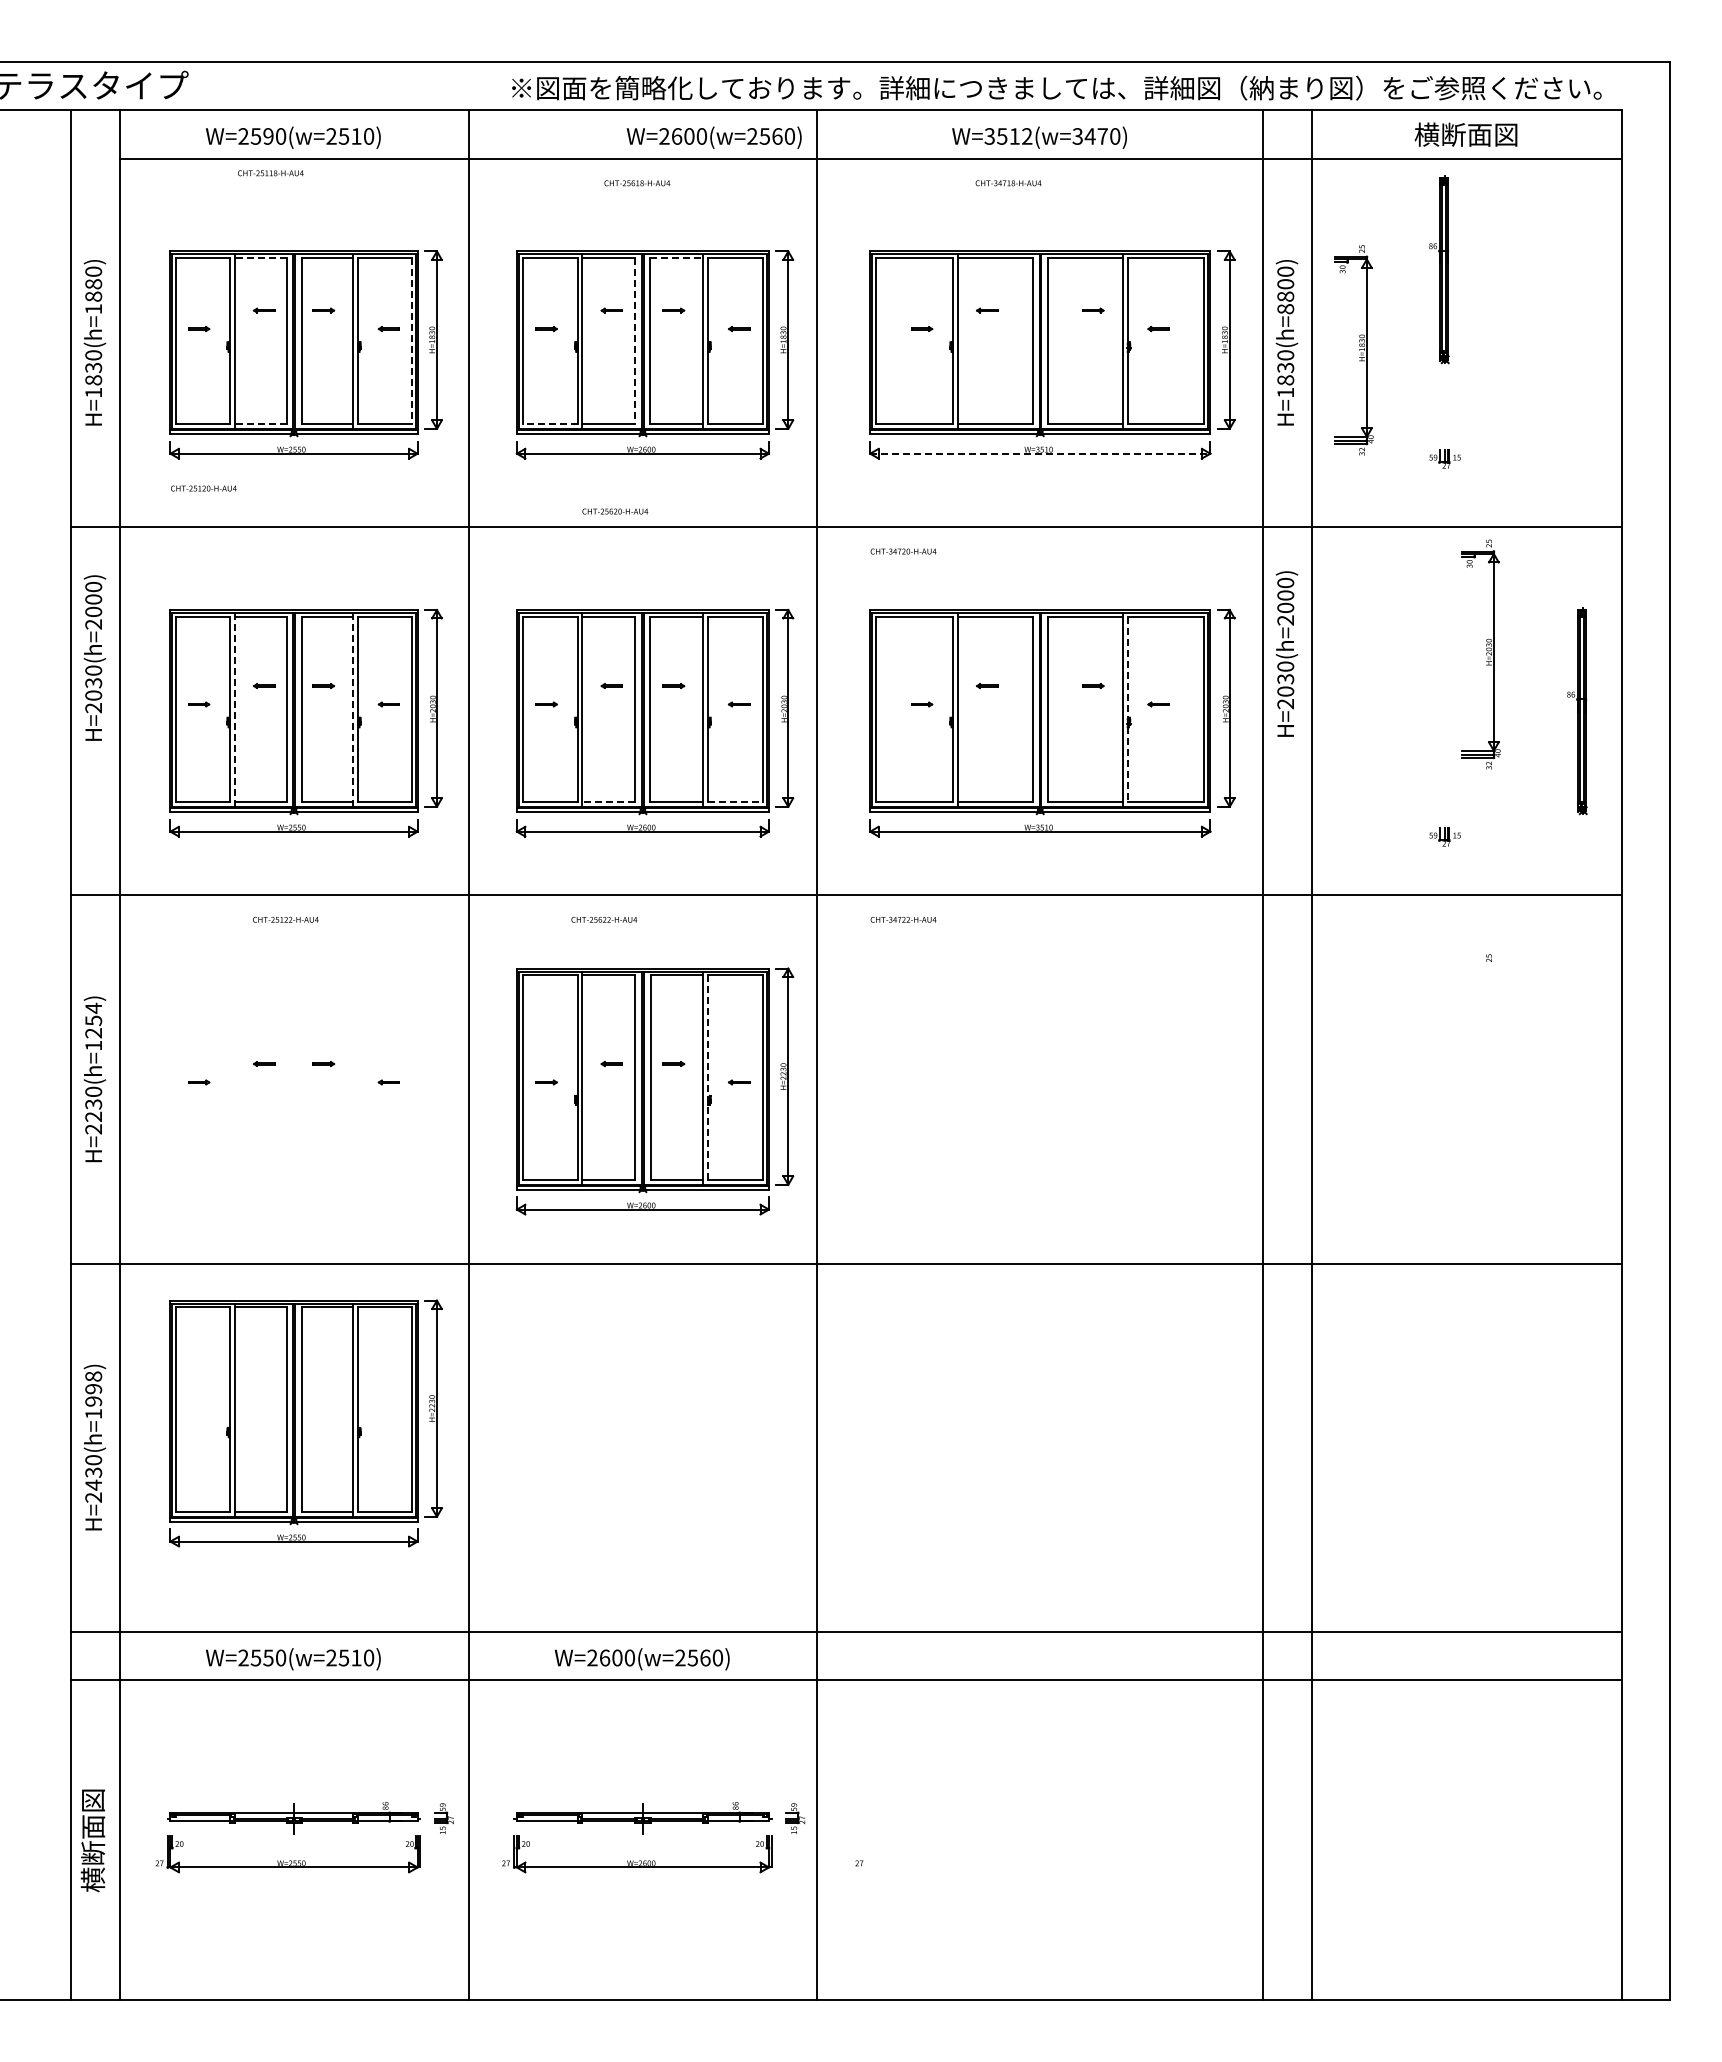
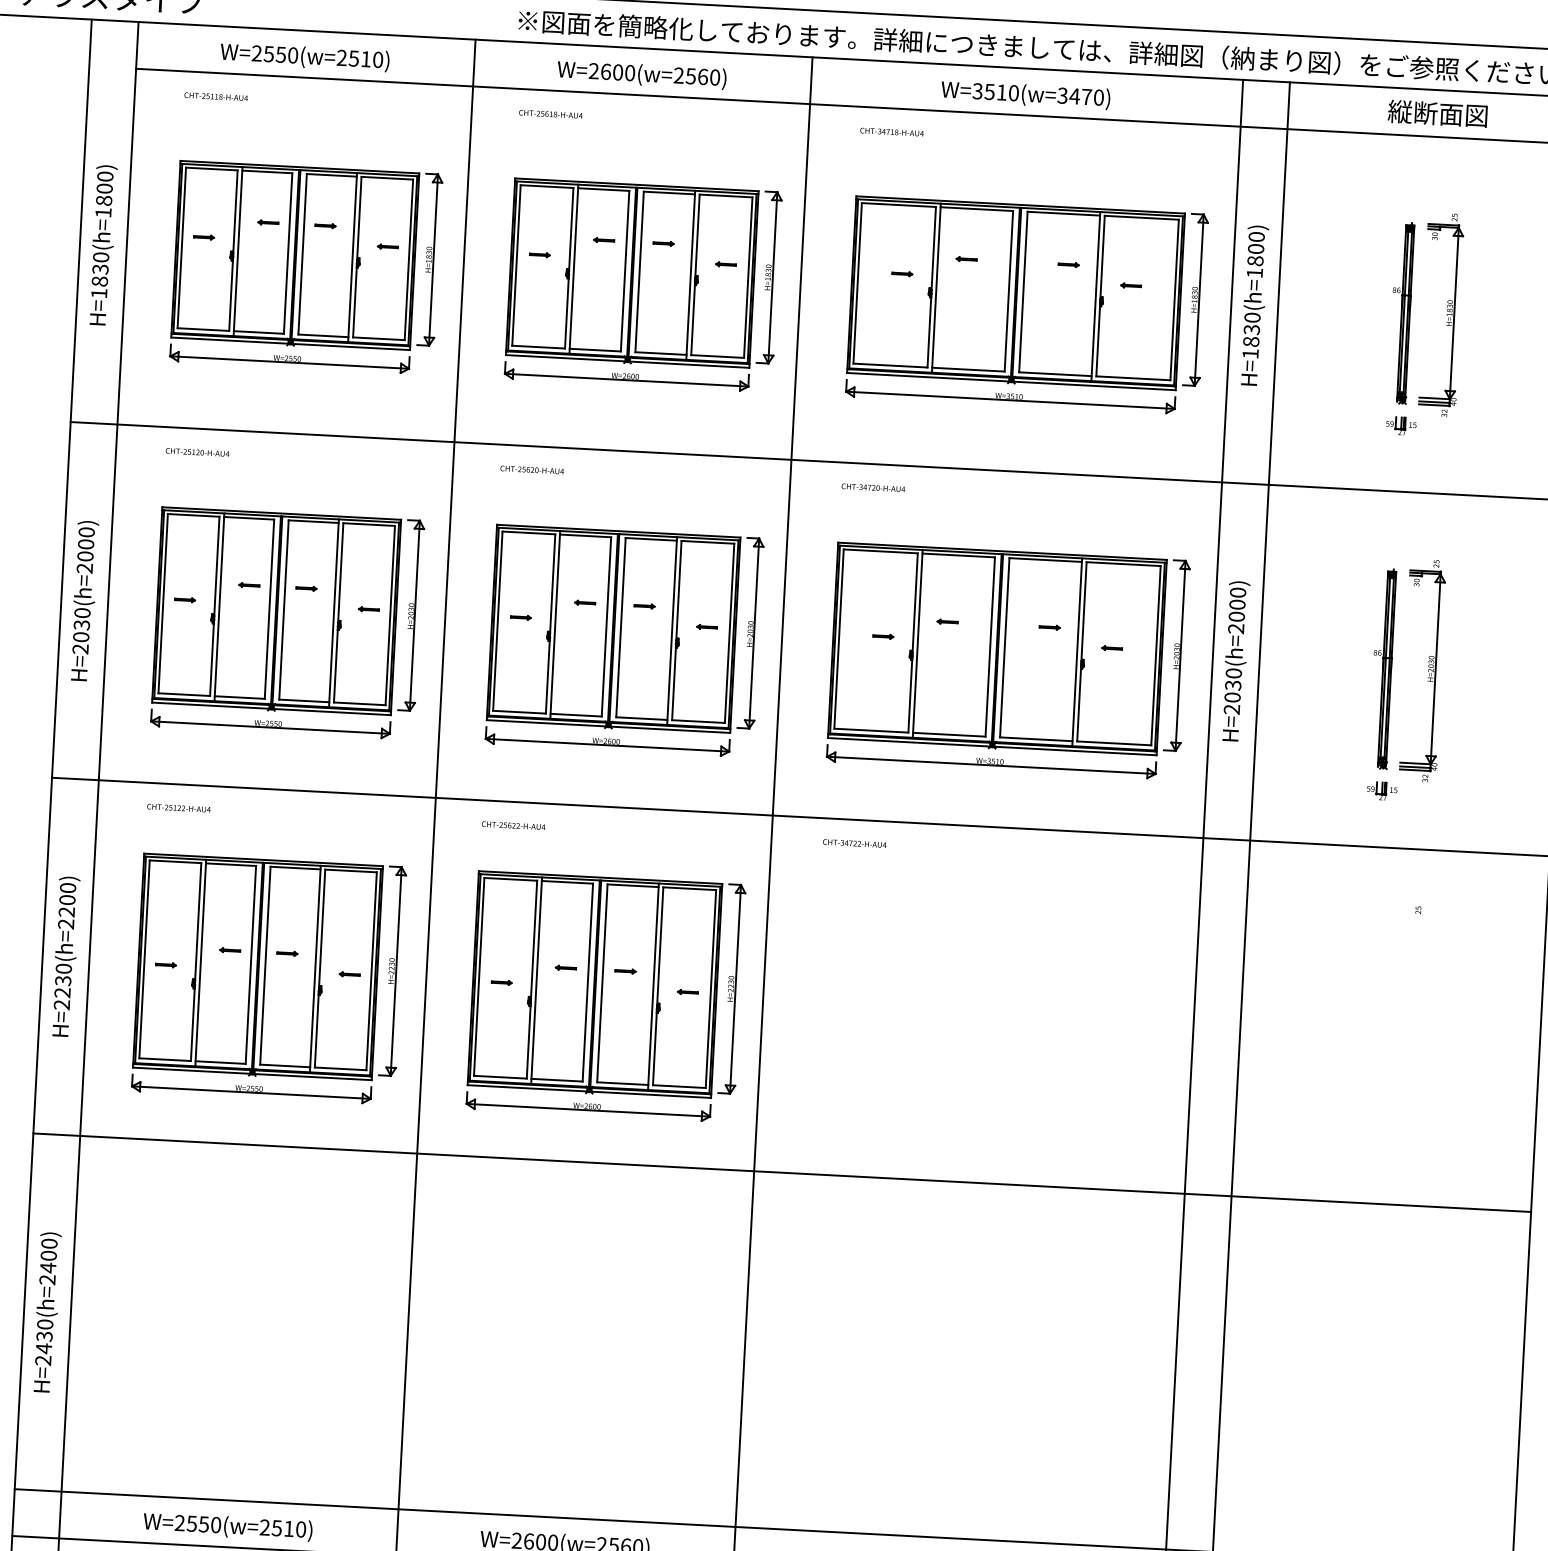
text: (1426, 134) -> (1399, 111), 横断面図 -> 縦断面図
text: (268, 136) -> (281, 54), W=2590(w=2510) -> W=2550(w=2510)
text: (1027, 136) -> (1014, 93), W=3512(w=3470) -> W=3510(w=3470)
text: (713, 137) -> (641, 74), moved
text: (270, 173) -> (215, 96), moved
text: (637, 183) -> (551, 114), moved
text: (1008, 183) -> (892, 132), moved
line: (260, 258) -> (267, 172), dashed -> solid
line: (677, 258) -> (669, 193), dashed -> solid
part: (1439, 269) -> (1401, 313), moved
text: (93, 284) -> (104, 188), H=1830(h=1880) -> H=1830(h=1800)
text: (1285, 309) -> (1254, 273), H=1830(h=8800) -> H=1830(h=1800)
line: (411, 341) -> (408, 260), dashed -> solid
line: (635, 341) -> (625, 271), dashed -> solid
part: (1353, 350) -> (1441, 315), moved
line: (260, 424) -> (258, 332), dashed -> solid
line: (549, 424) -> (537, 347), dashed -> solid
line: (1040, 453) -> (1010, 400), dashed -> solid
text: (203, 488) -> (197, 452), moved
text: (615, 511) -> (532, 469), moved
text: (1286, 653) -> (1235, 660), moved
part: (1480, 654) -> (1422, 670), moved
text: (94, 657) -> (83, 600), moved
line: (1127, 709) -> (1081, 651), dashed -> solid
line: (234, 710) -> (219, 607), dashed -> solid
line: (353, 710) -> (334, 613), dashed -> solid
part: (1577, 711) -> (1382, 669), moved
line: (608, 802) -> (575, 715), dashed -> solid
line: (736, 802) -> (699, 721), dashed -> solid
text: (285, 919) -> (178, 807), moved
text: (604, 919) -> (513, 825), moved
text: (93, 1026) -> (66, 905), H=2230(h=1254) -> H=2230(h=2200)
line: (708, 1078) -> (658, 986), dashed -> solid
text: (93, 1395) -> (48, 1262), H=2430(h=1998) -> H=2430(h=2400)
part: (305, 1423) -> (268, 979), moved

